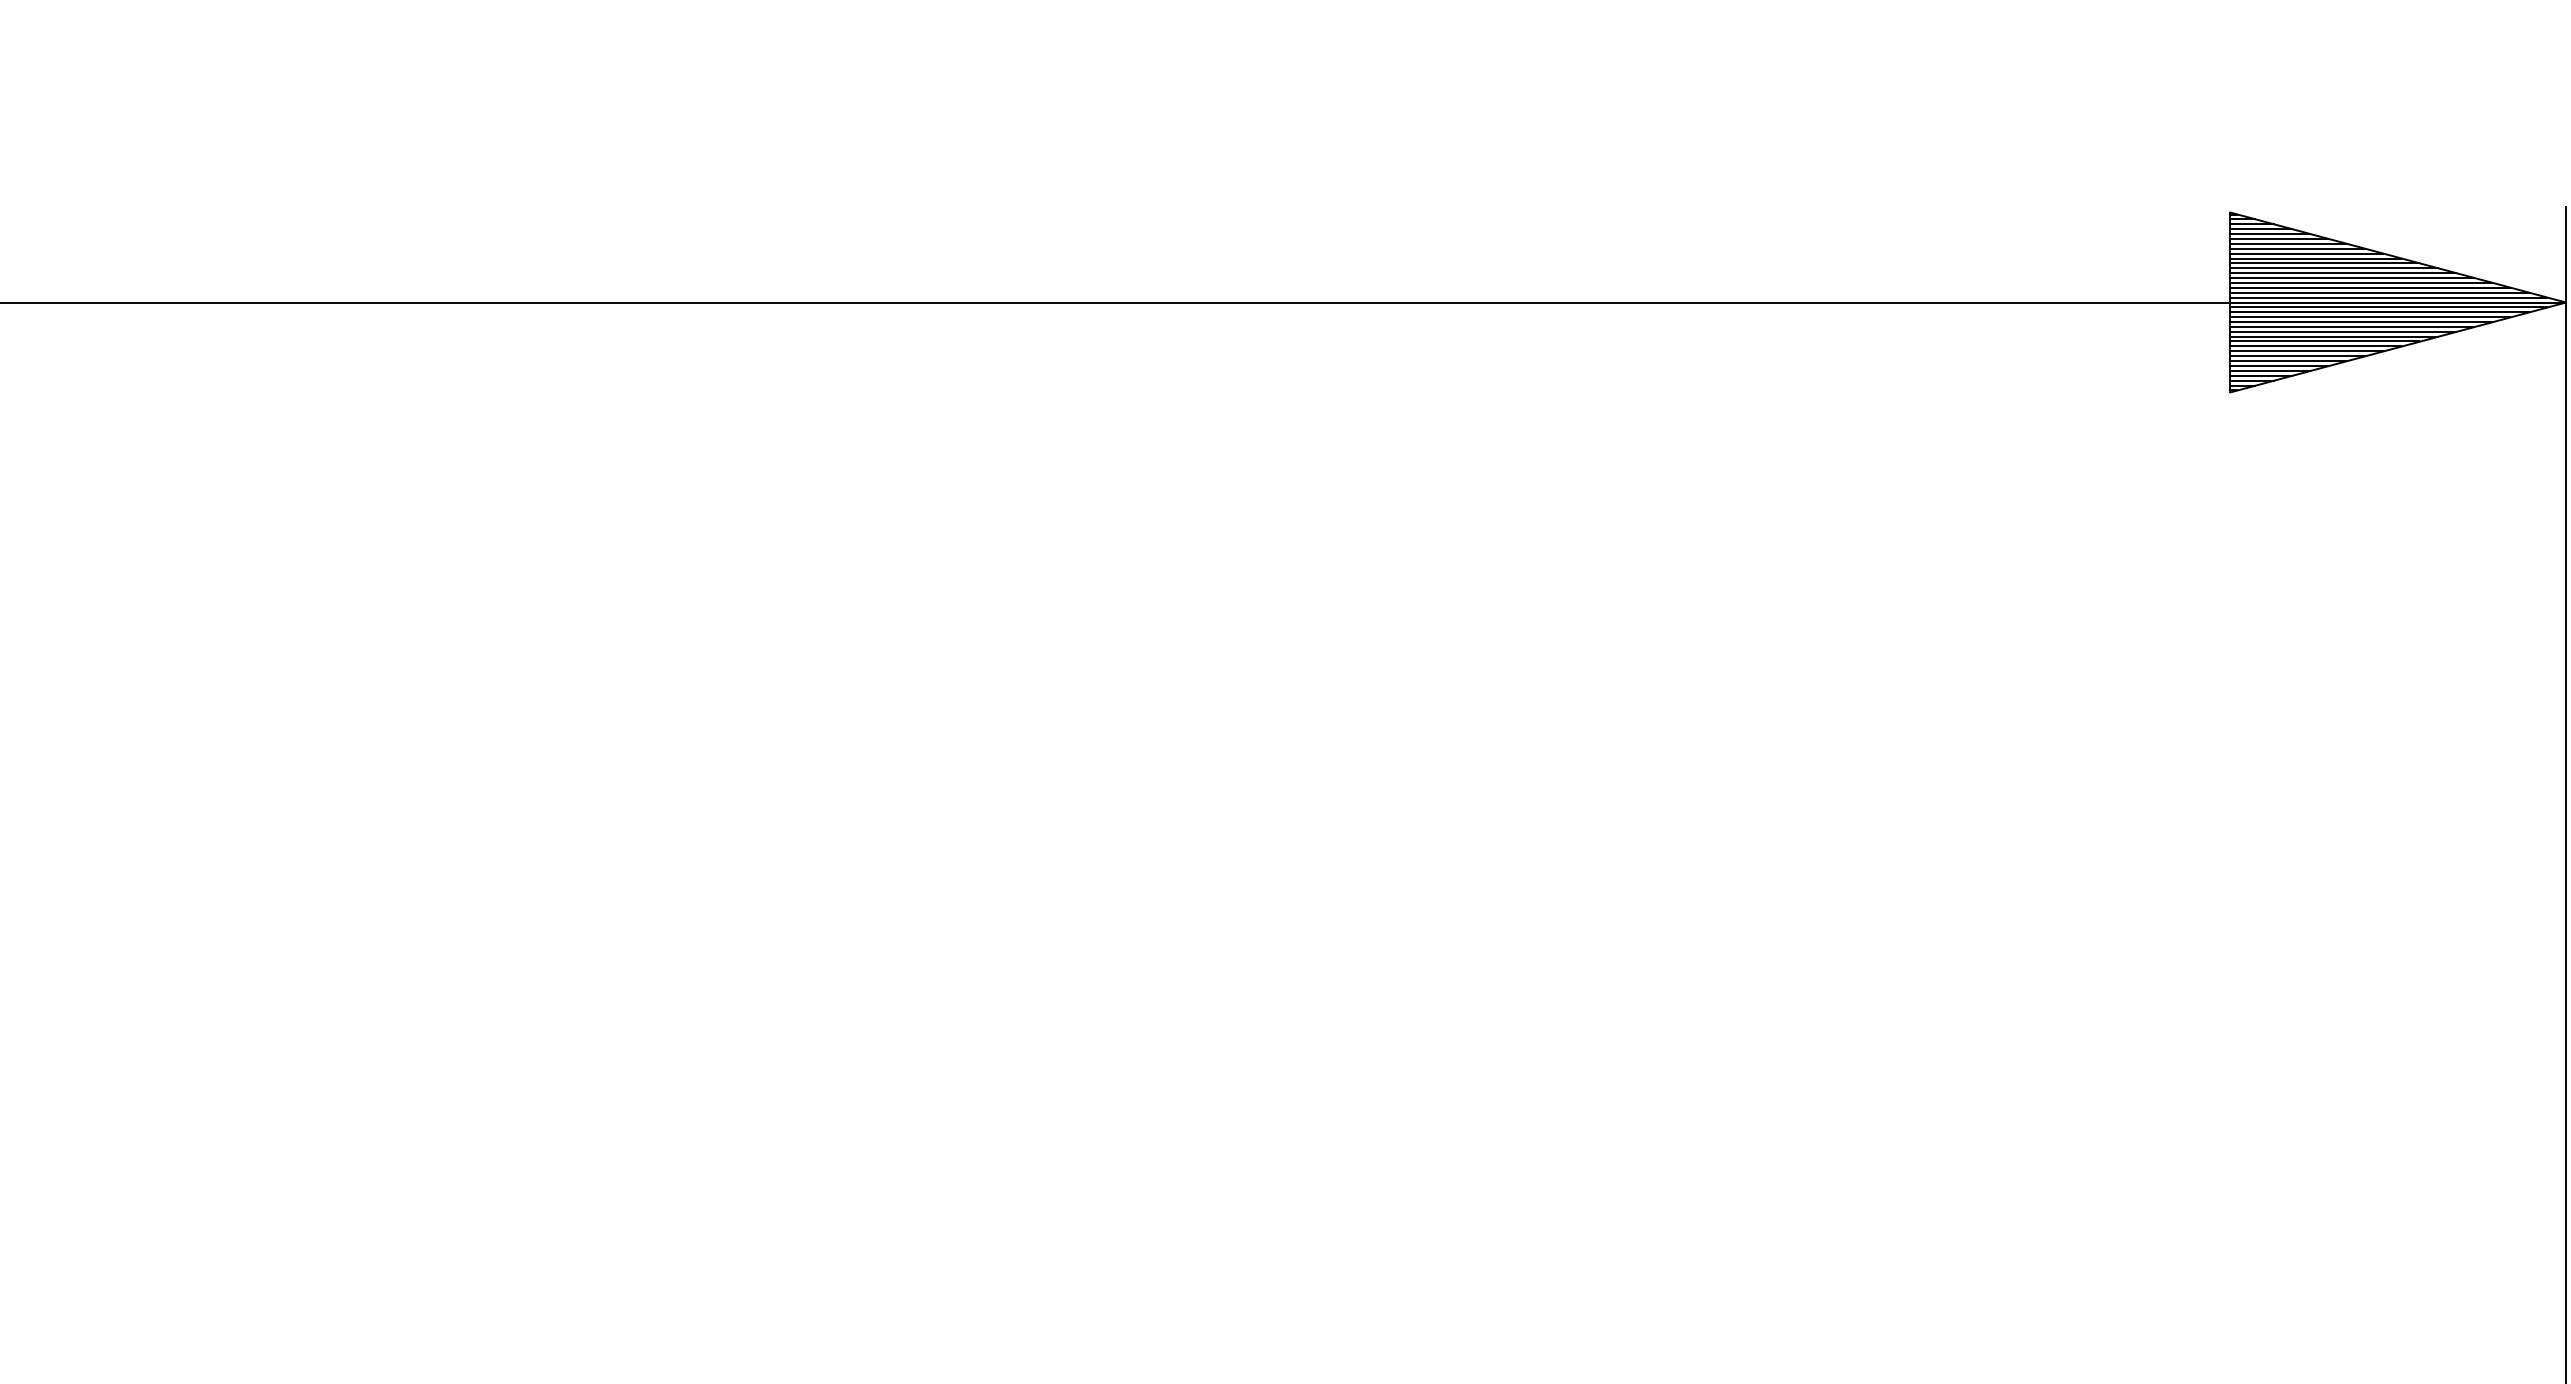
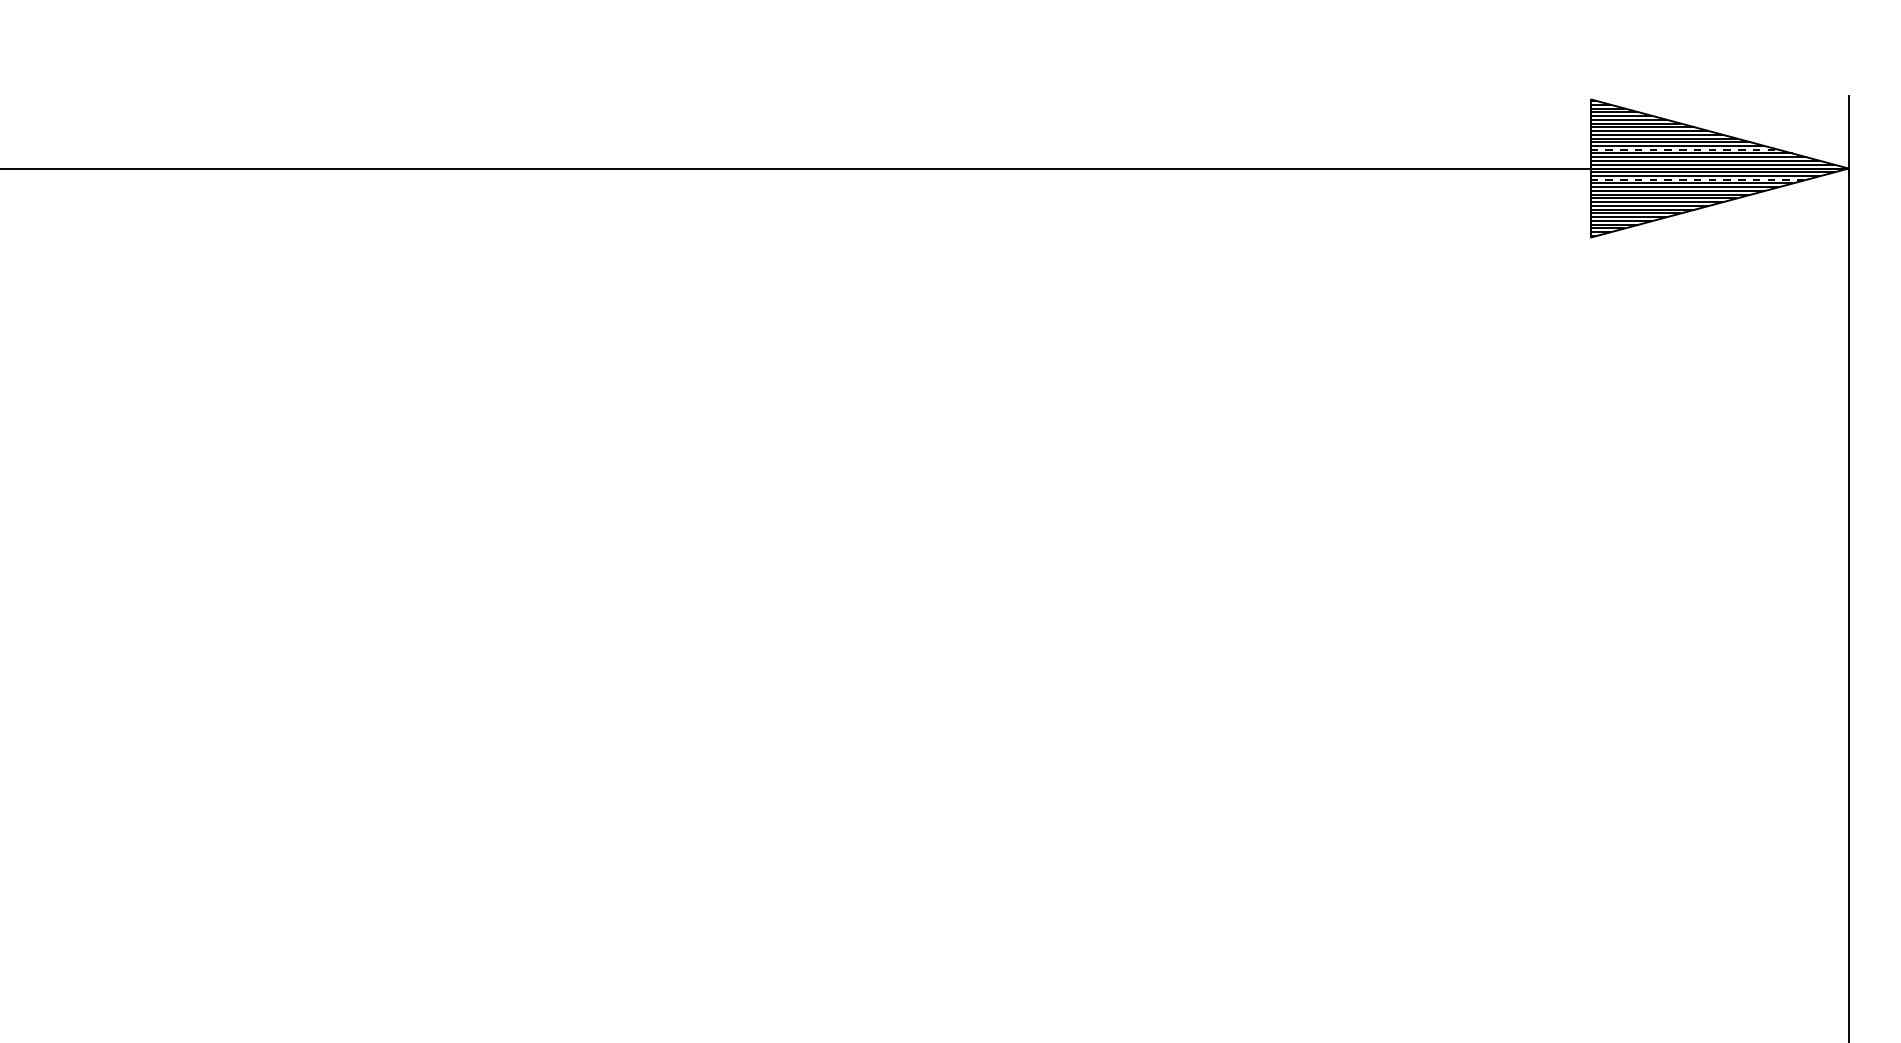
line: (2352, 278) -> (1684, 150), solid -> dashed
line: (2370, 317) -> (1698, 179), solid -> dashed

